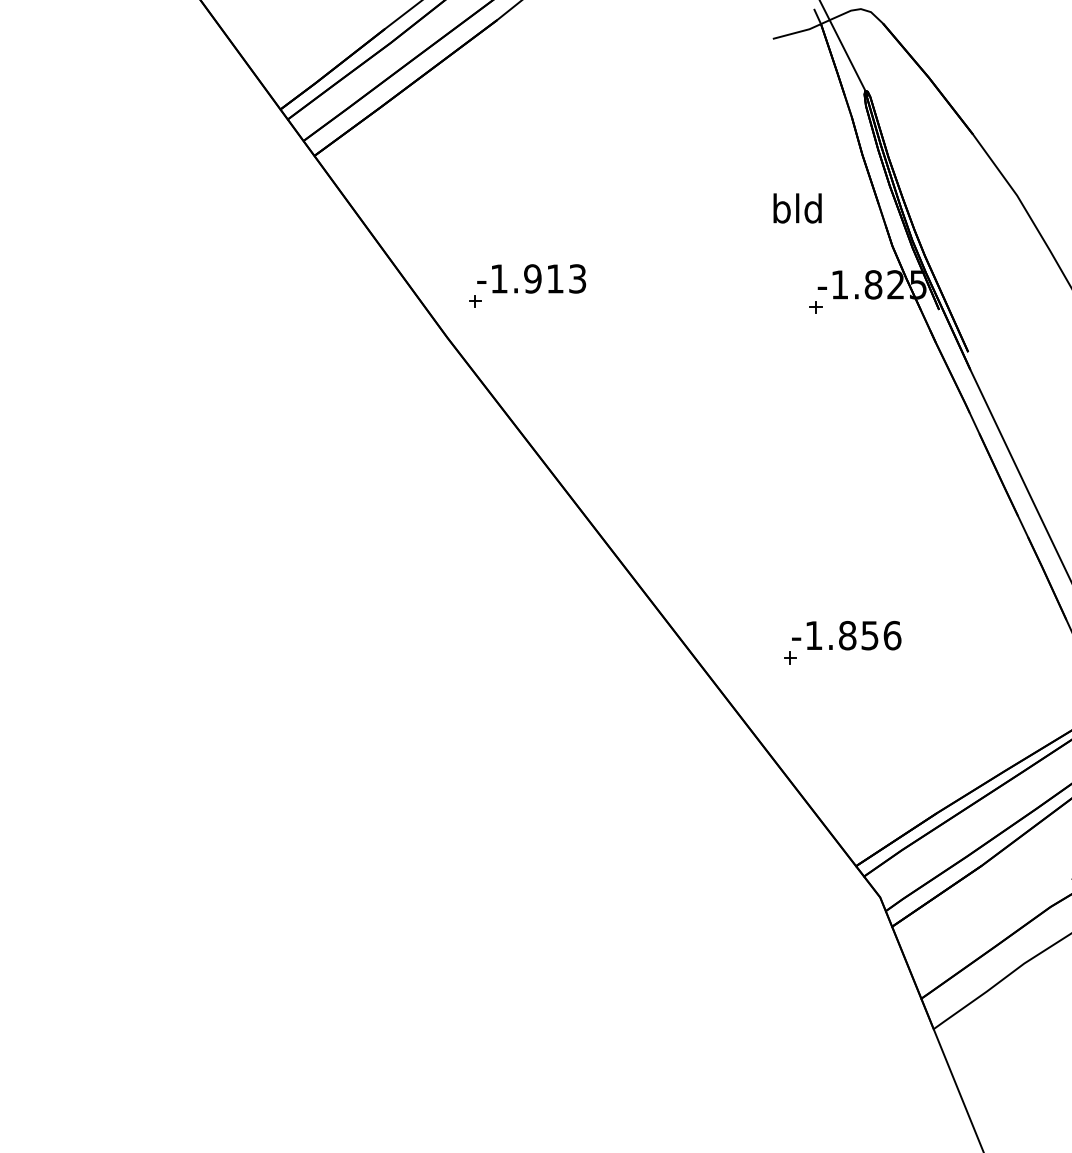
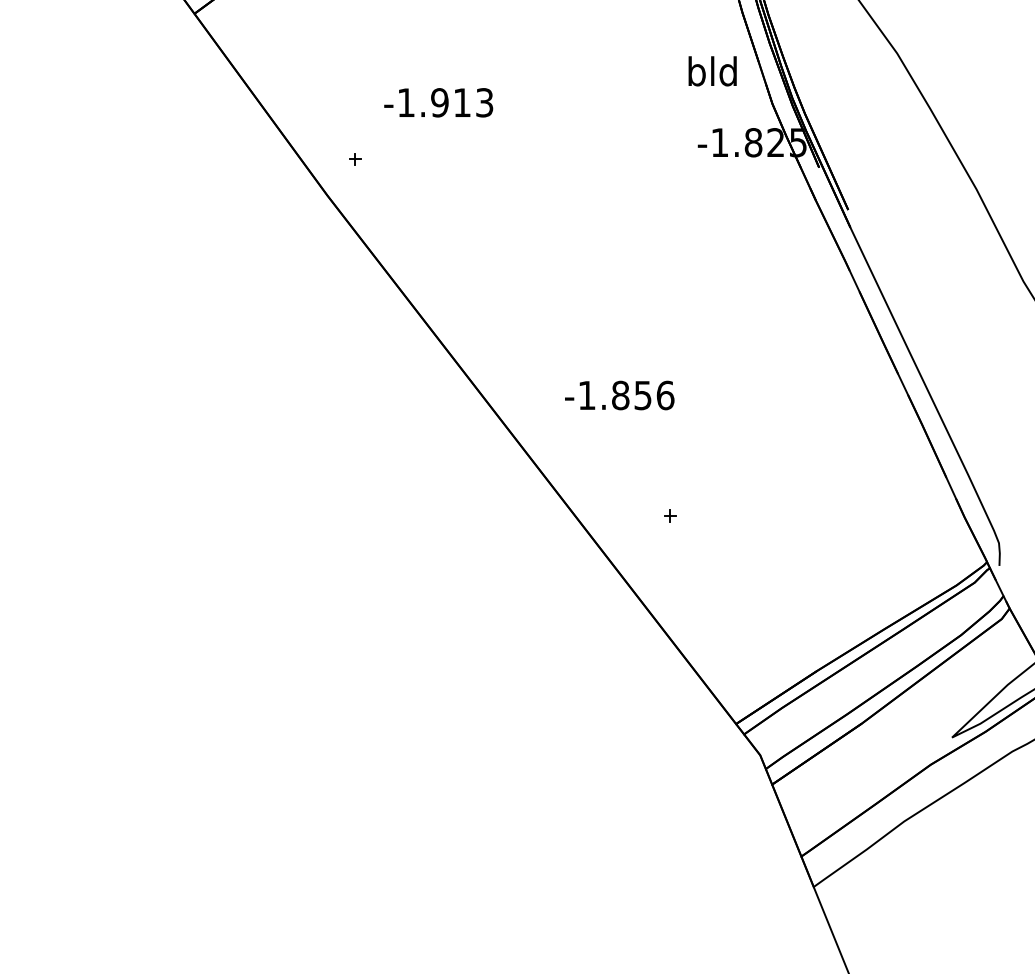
text: (797, 208) -> (712, 71), moved
text: (531, 278) -> (438, 102), moved
part: (815, 307) -> (695, 165), removed
text: (846, 635) -> (619, 395), moved

